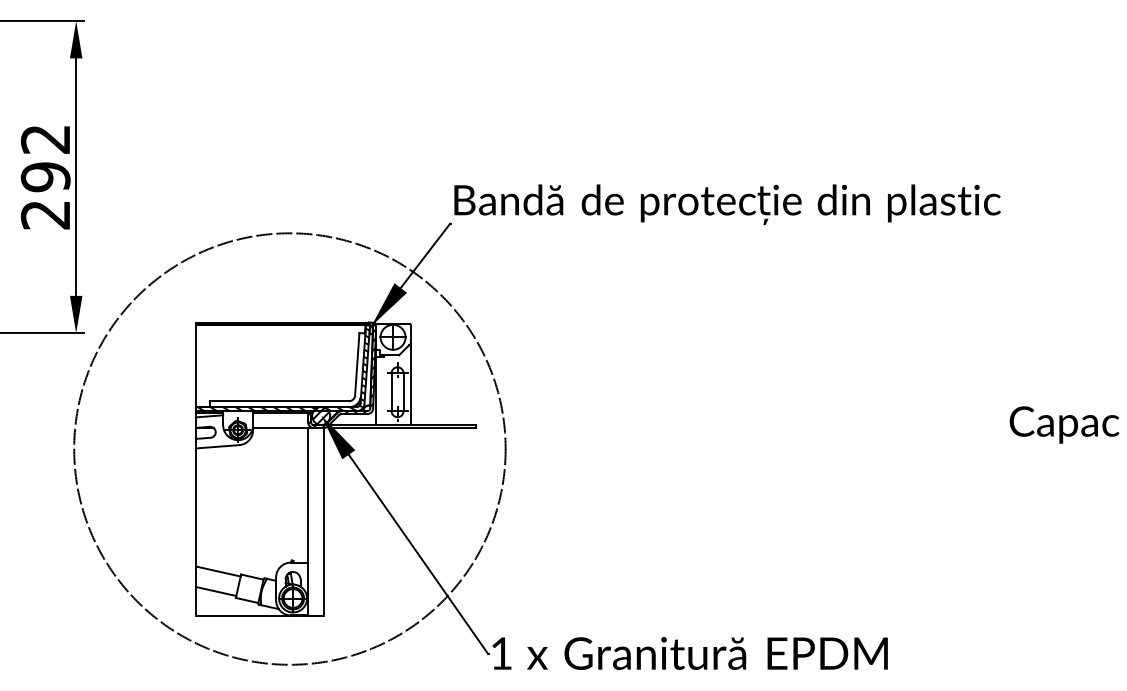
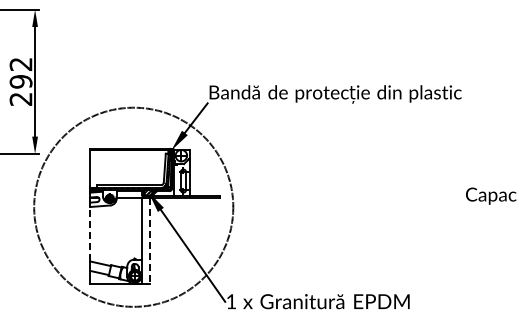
line: (196, 505) -> (90, 233), solid -> dashed
line: (324, 523) -> (149, 241), solid -> dashed

